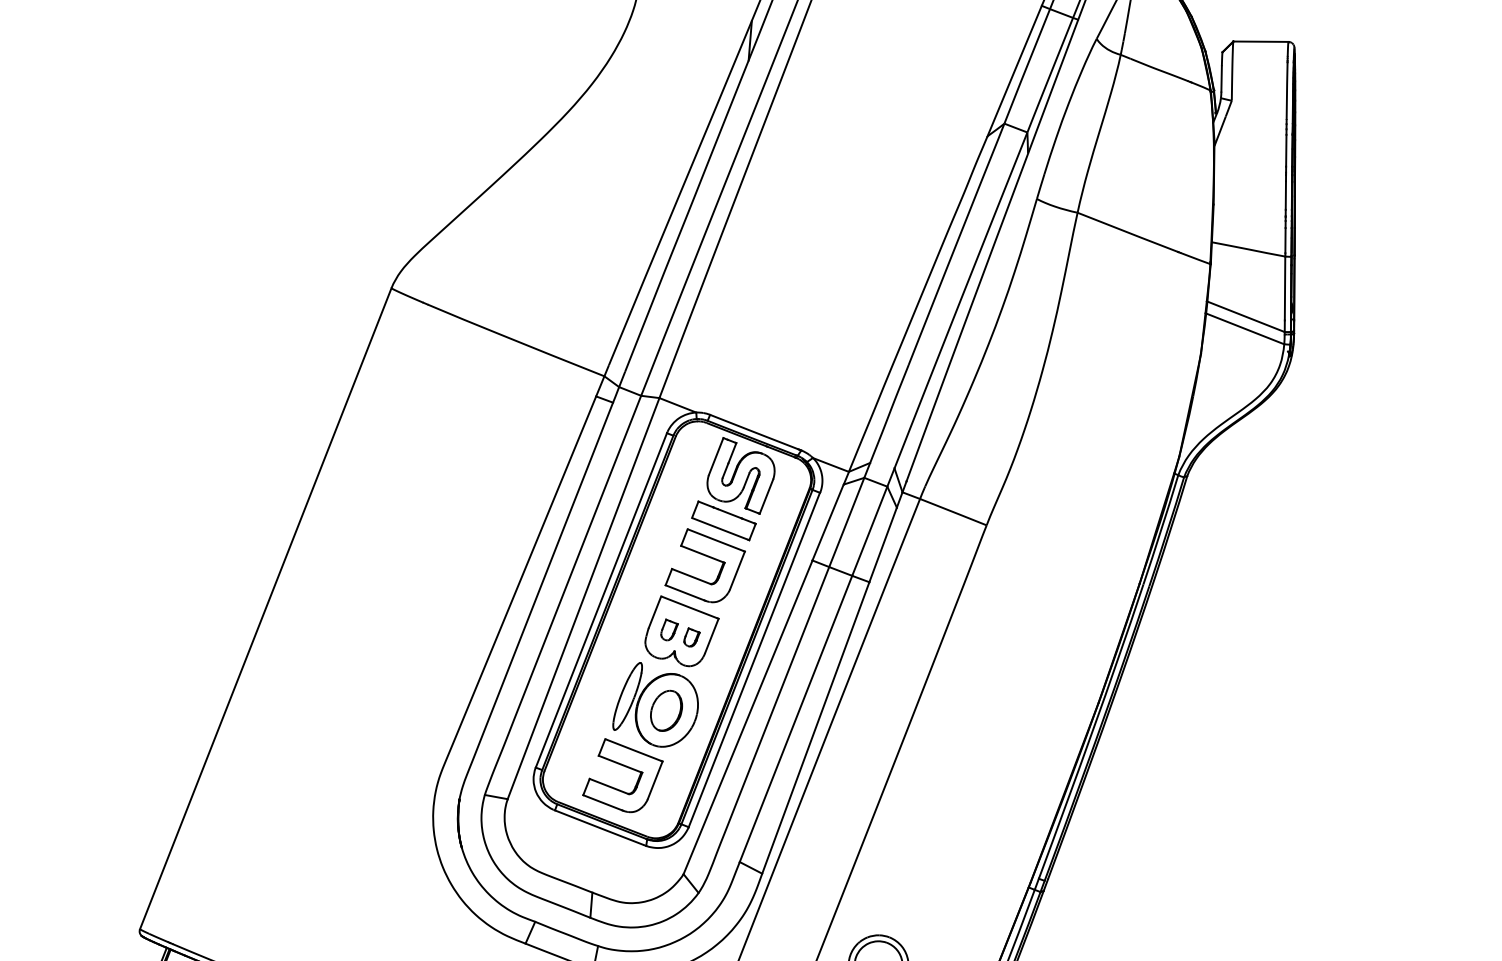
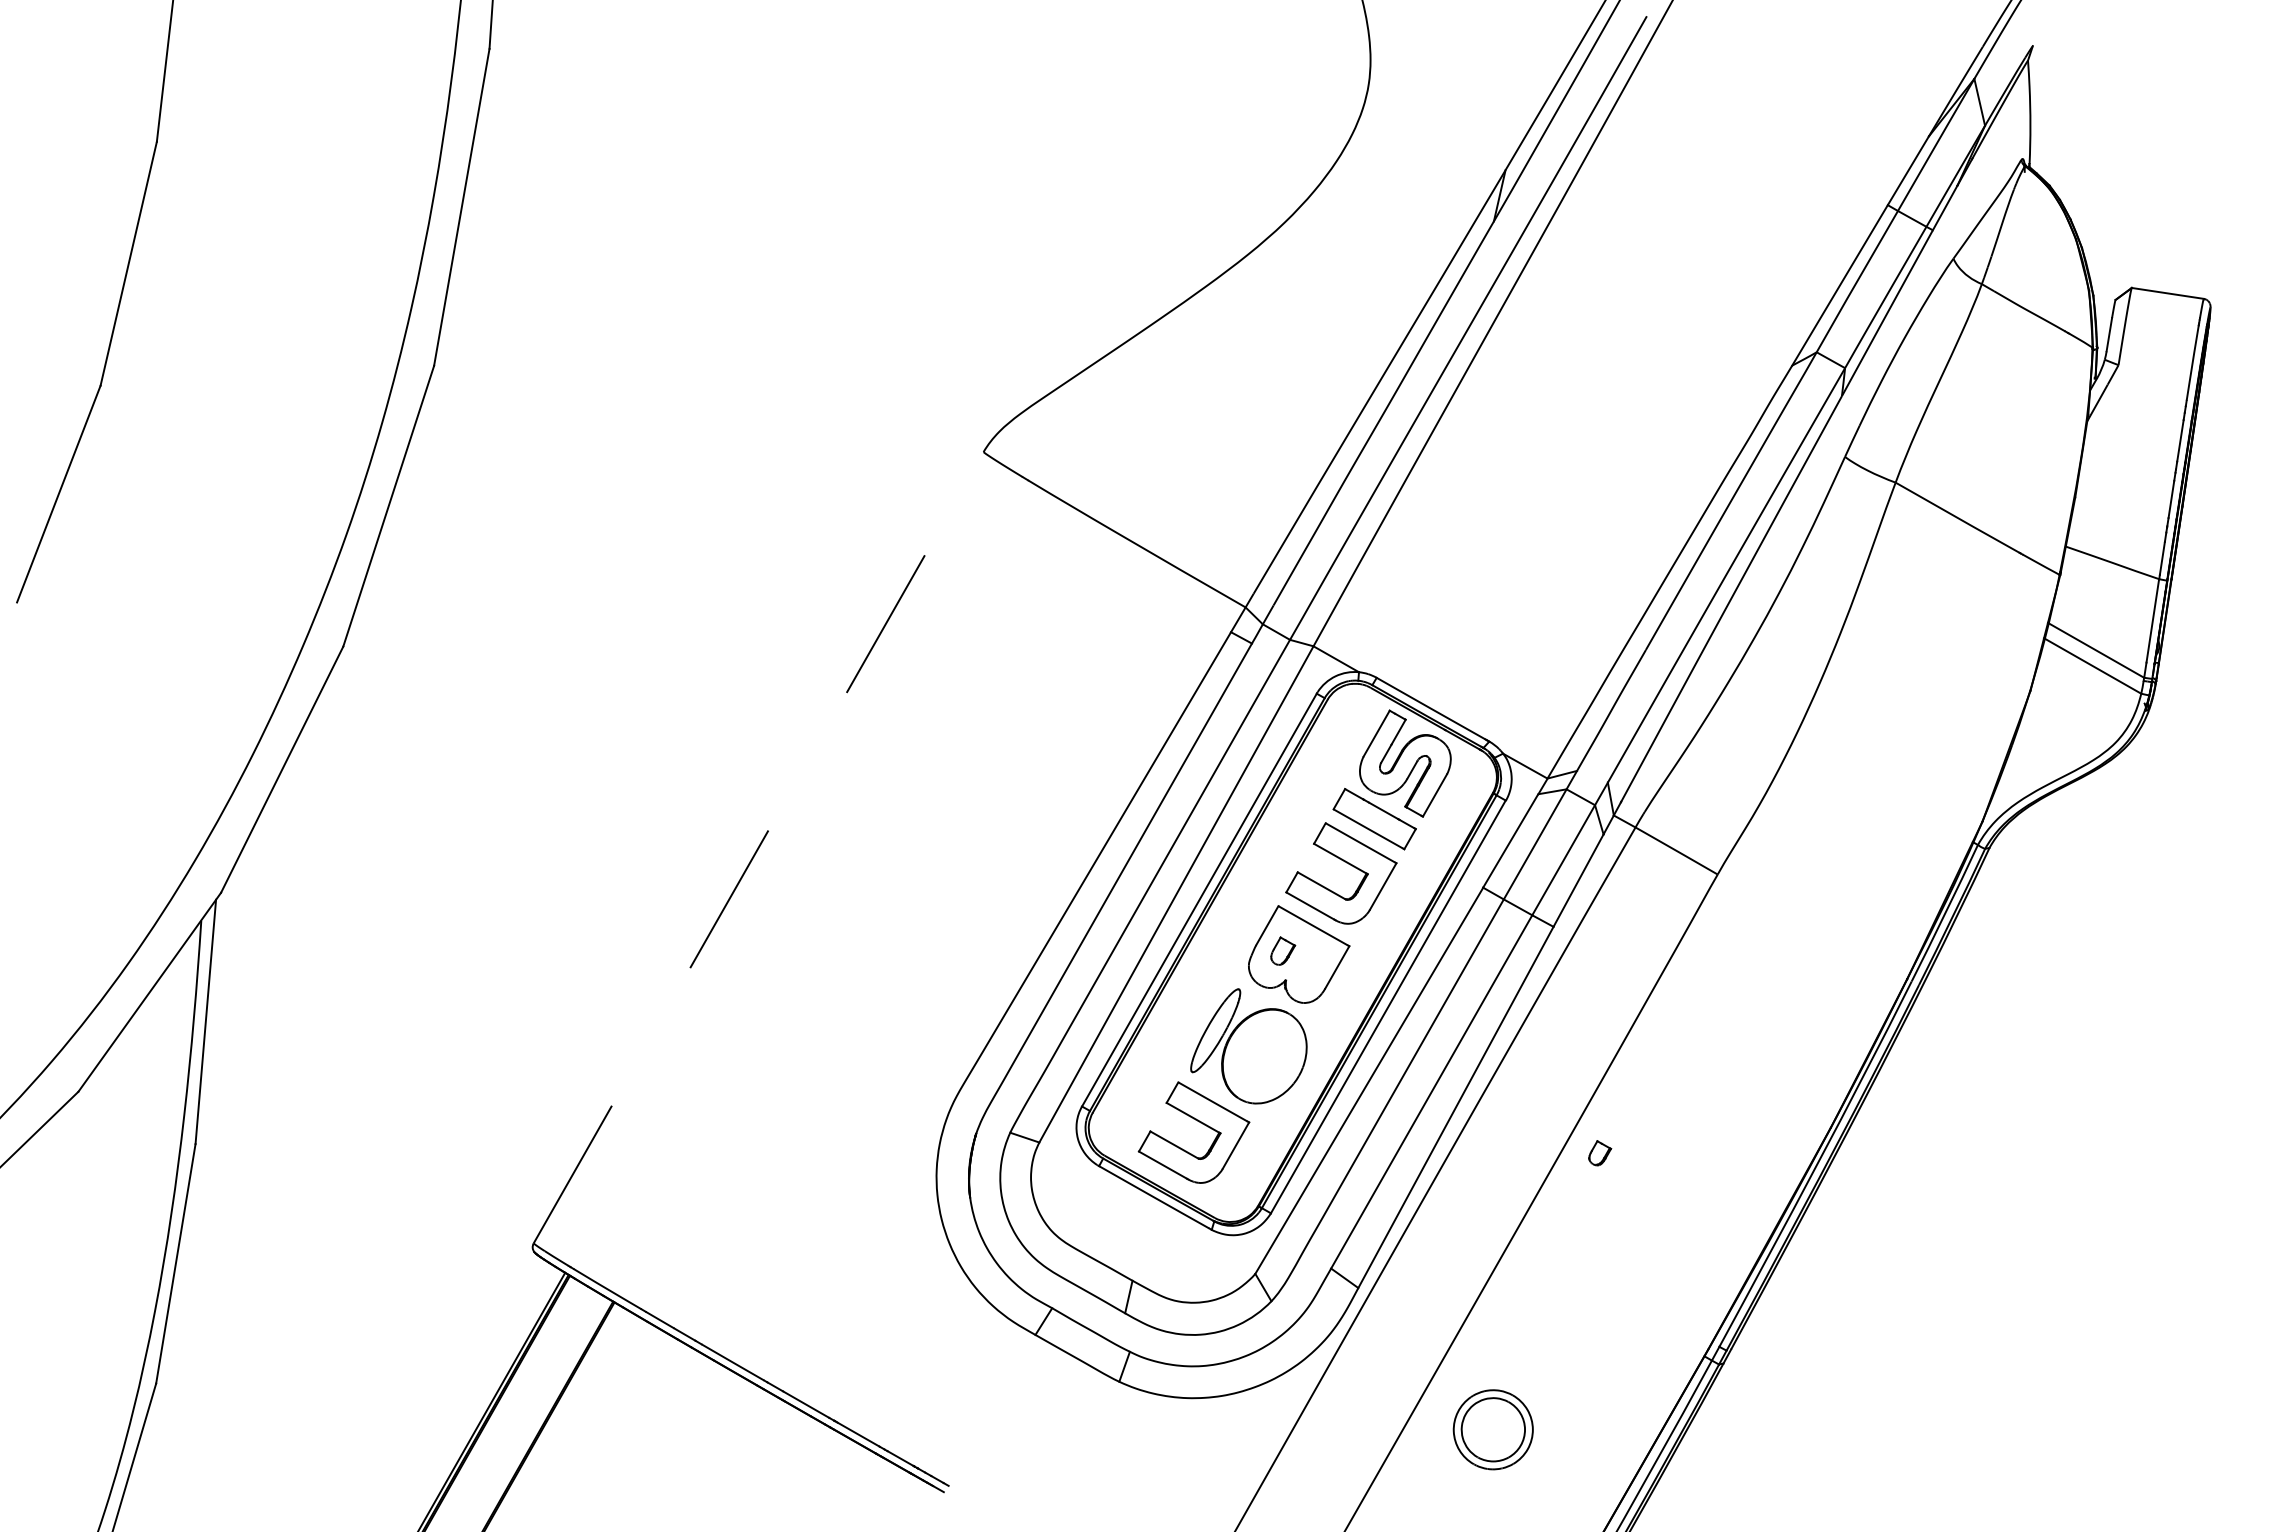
line: (265, 608) -> (758, 847), solid -> dashed
part: (692, 637) -> (1600, 1153), moved
part: (666, 710) -> (1263, 1056), removed

